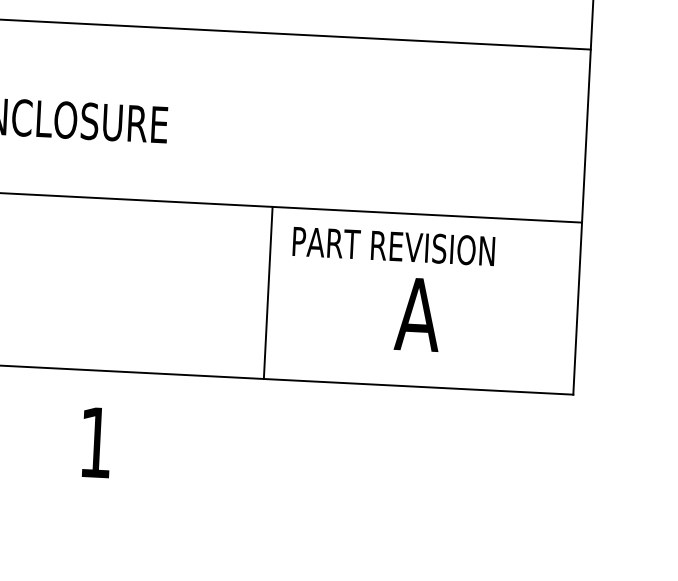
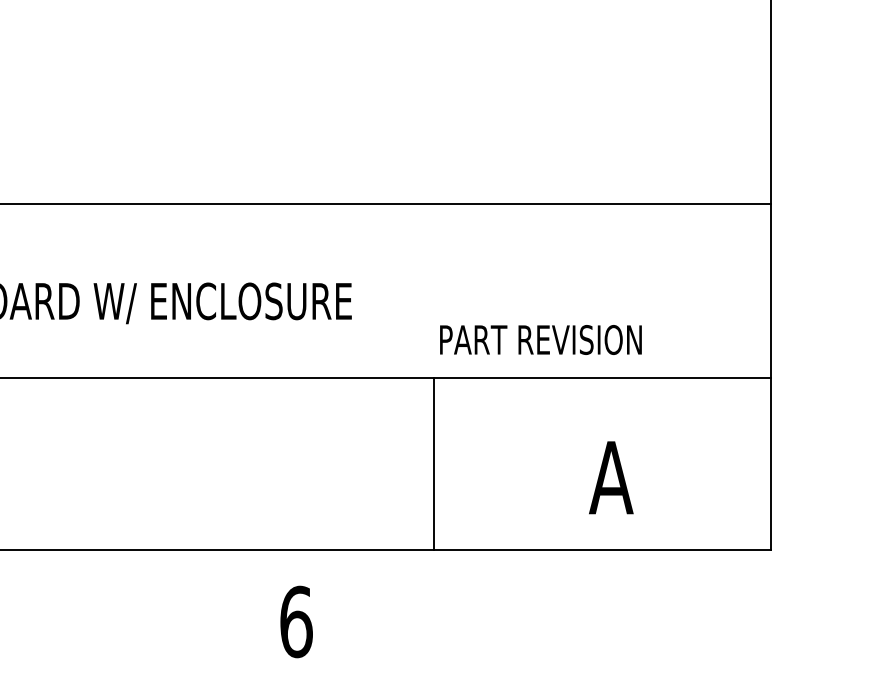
text: (393, 245) -> (540, 339), moved
line: (267, 292) -> (433, 463), moved
text: (96, 442) -> (296, 621), 1 -> 6

